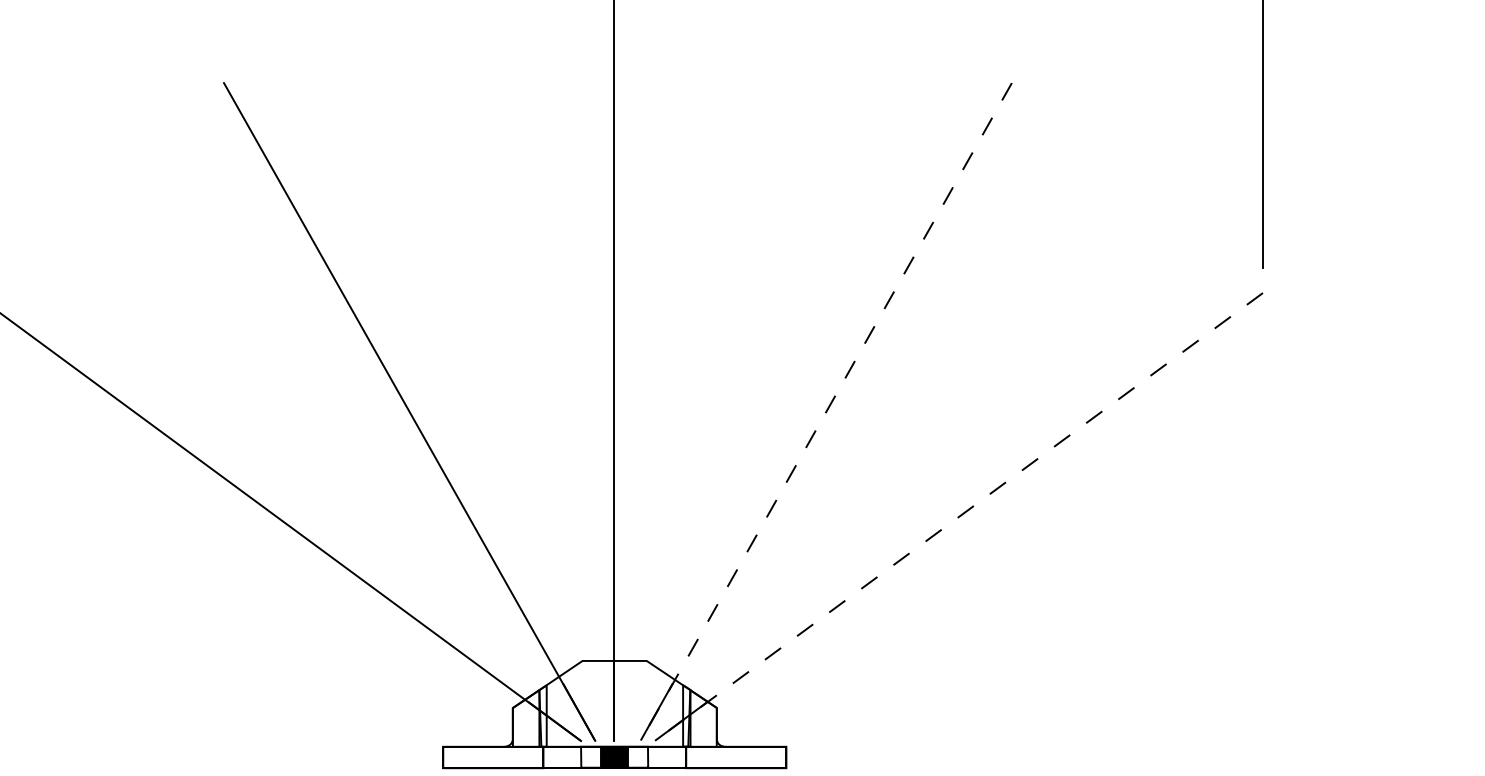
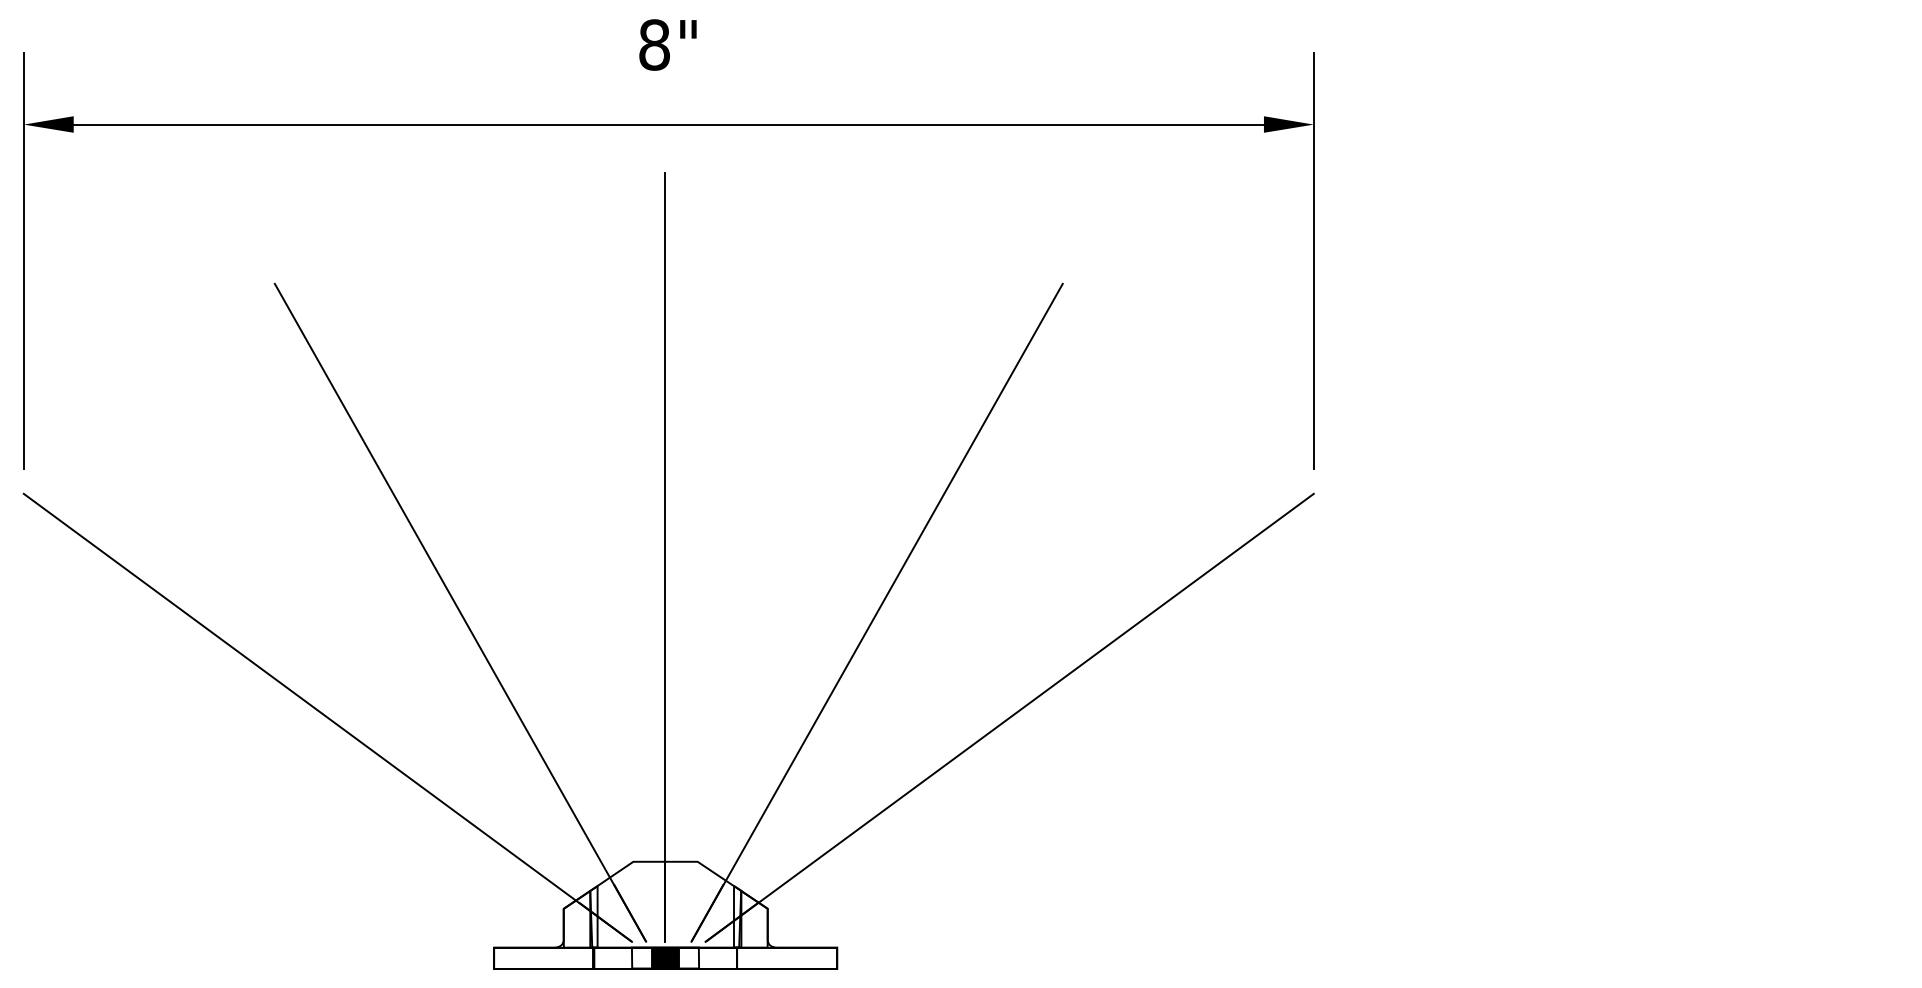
line: (826, 411) -> (877, 612), dashed -> solid
line: (958, 516) -> (1009, 717), dashed -> solid

